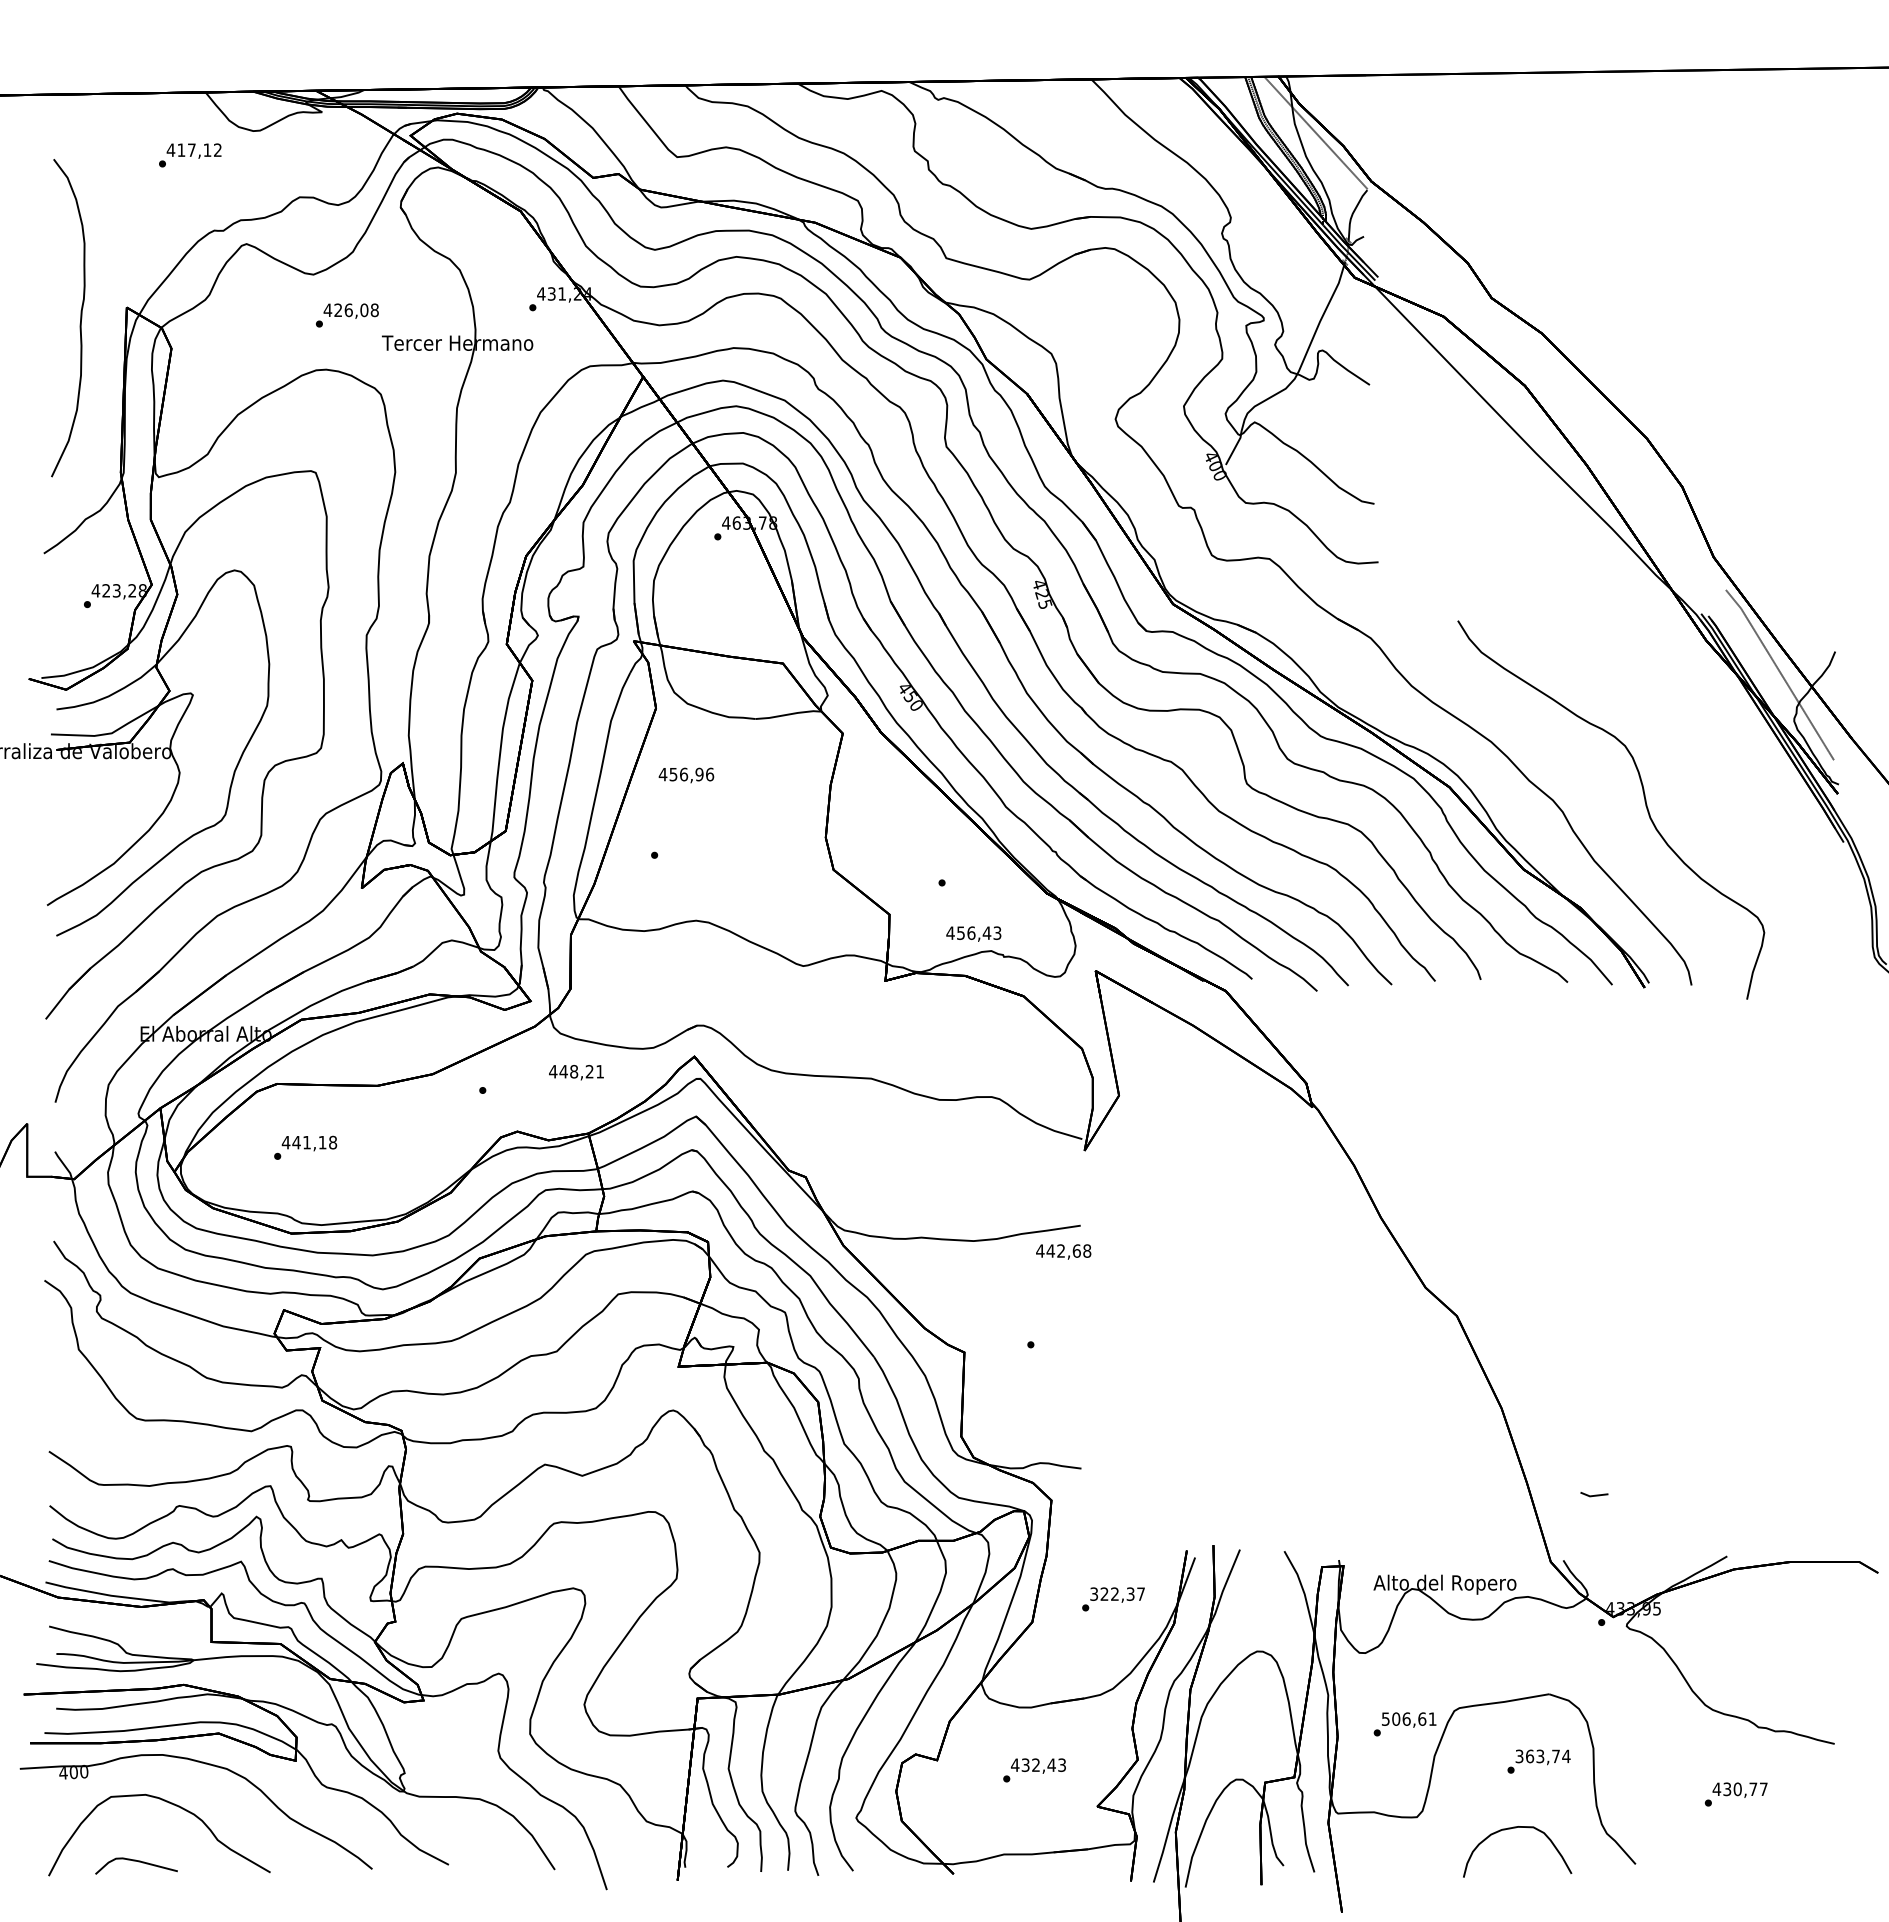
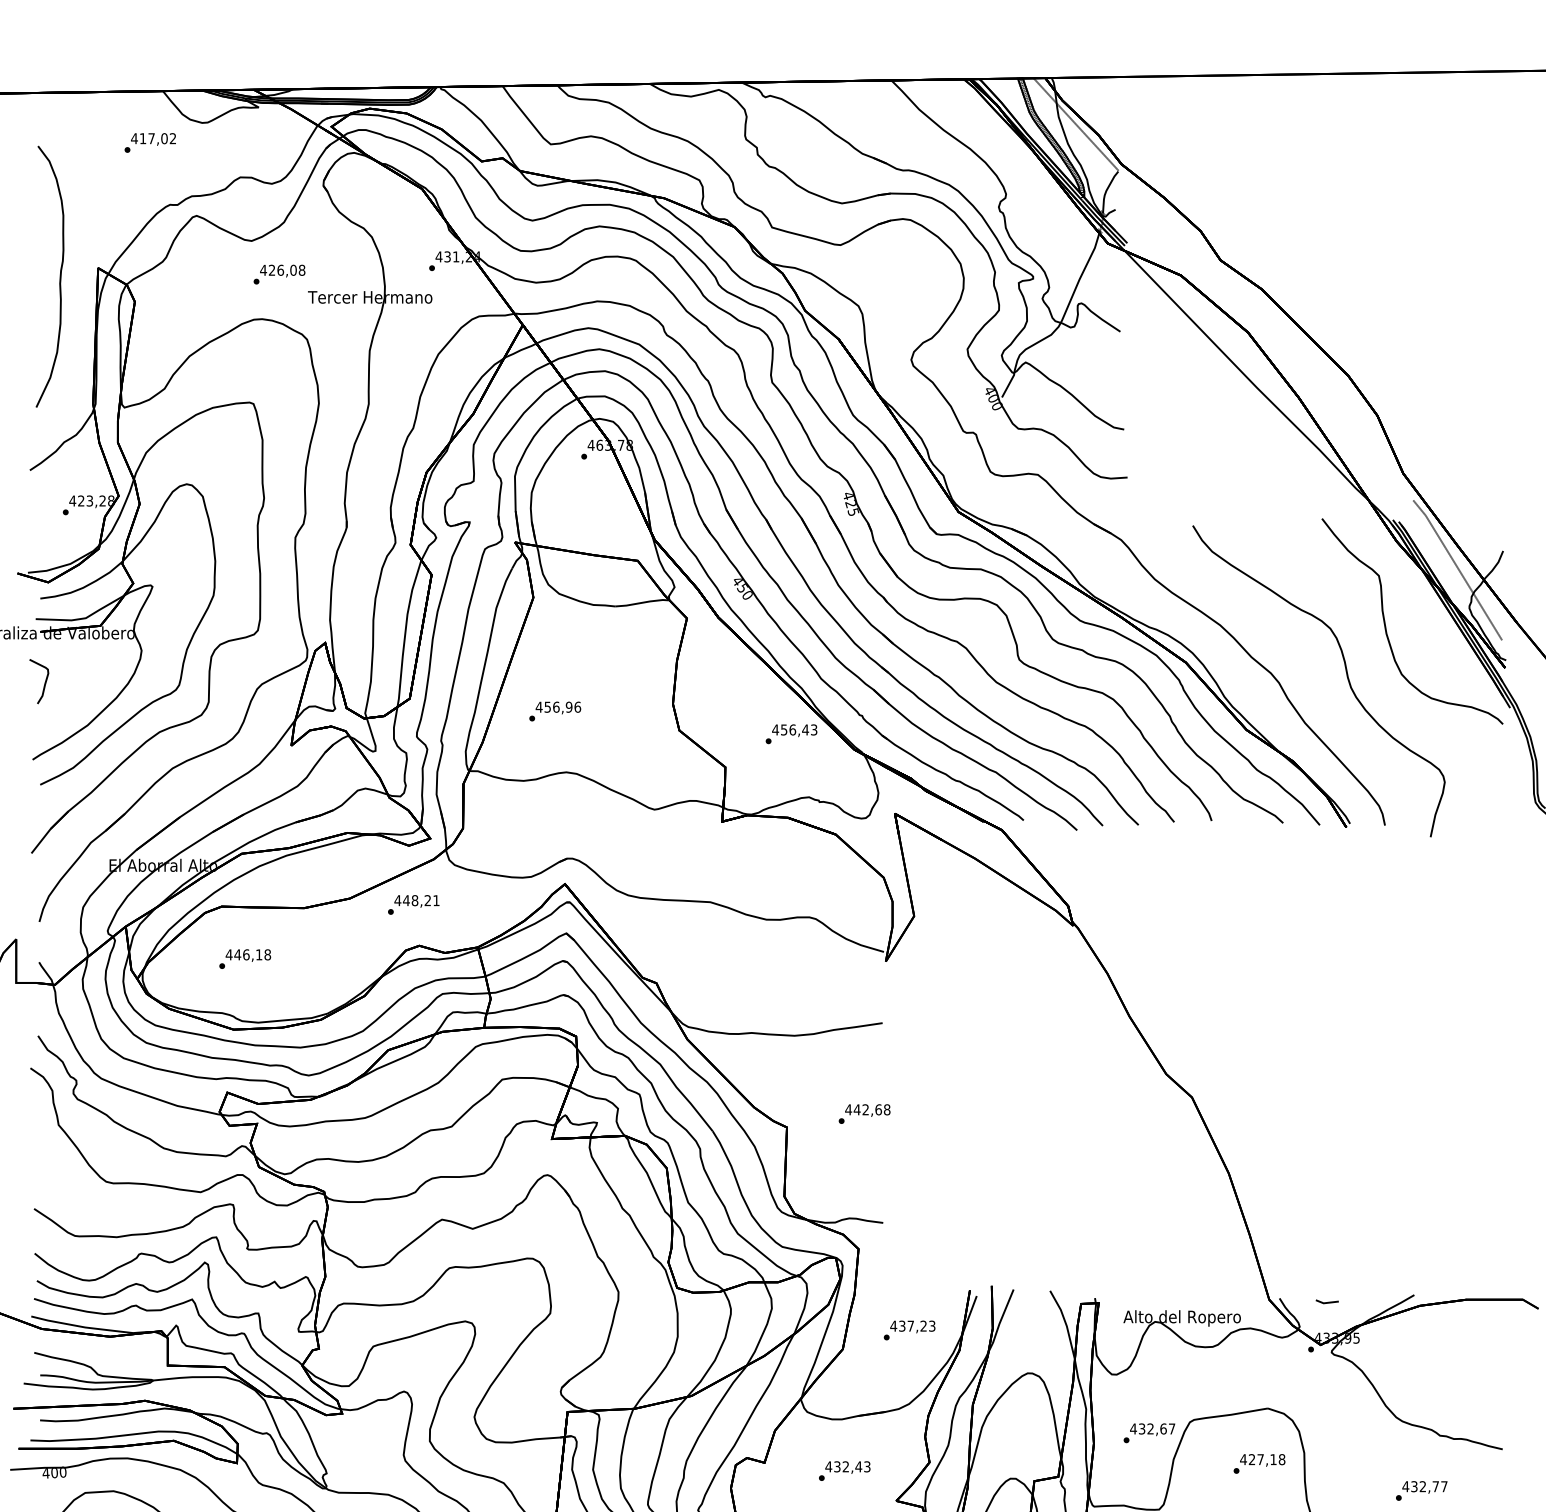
text: (207, 149) -> (164, 138), 417,12 -> 417,02
part: (1693, 745) -> (1386, 628), added
text: (686, 775) -> (558, 708), moved
part: (61, 812) -> (44, 683), added
text: (973, 933) -> (794, 730), moved
text: (576, 1072) -> (416, 901), moved
text: (307, 1142) -> (246, 954), 441,18 -> 446,18
text: (1063, 1251) -> (867, 1110), moved
line: (1595, 1494) -> (1328, 1301), moved
text: (1116, 1593) -> (912, 1325), 322,37 -> 437,23
text: (1408, 1718) -> (1152, 1428), 506,61 -> 432,67
text: (1542, 1756) -> (1262, 1459), 363,74 -> 427,18
text: (1737, 1789) -> (1422, 1486), 430,77 -> 432,77

